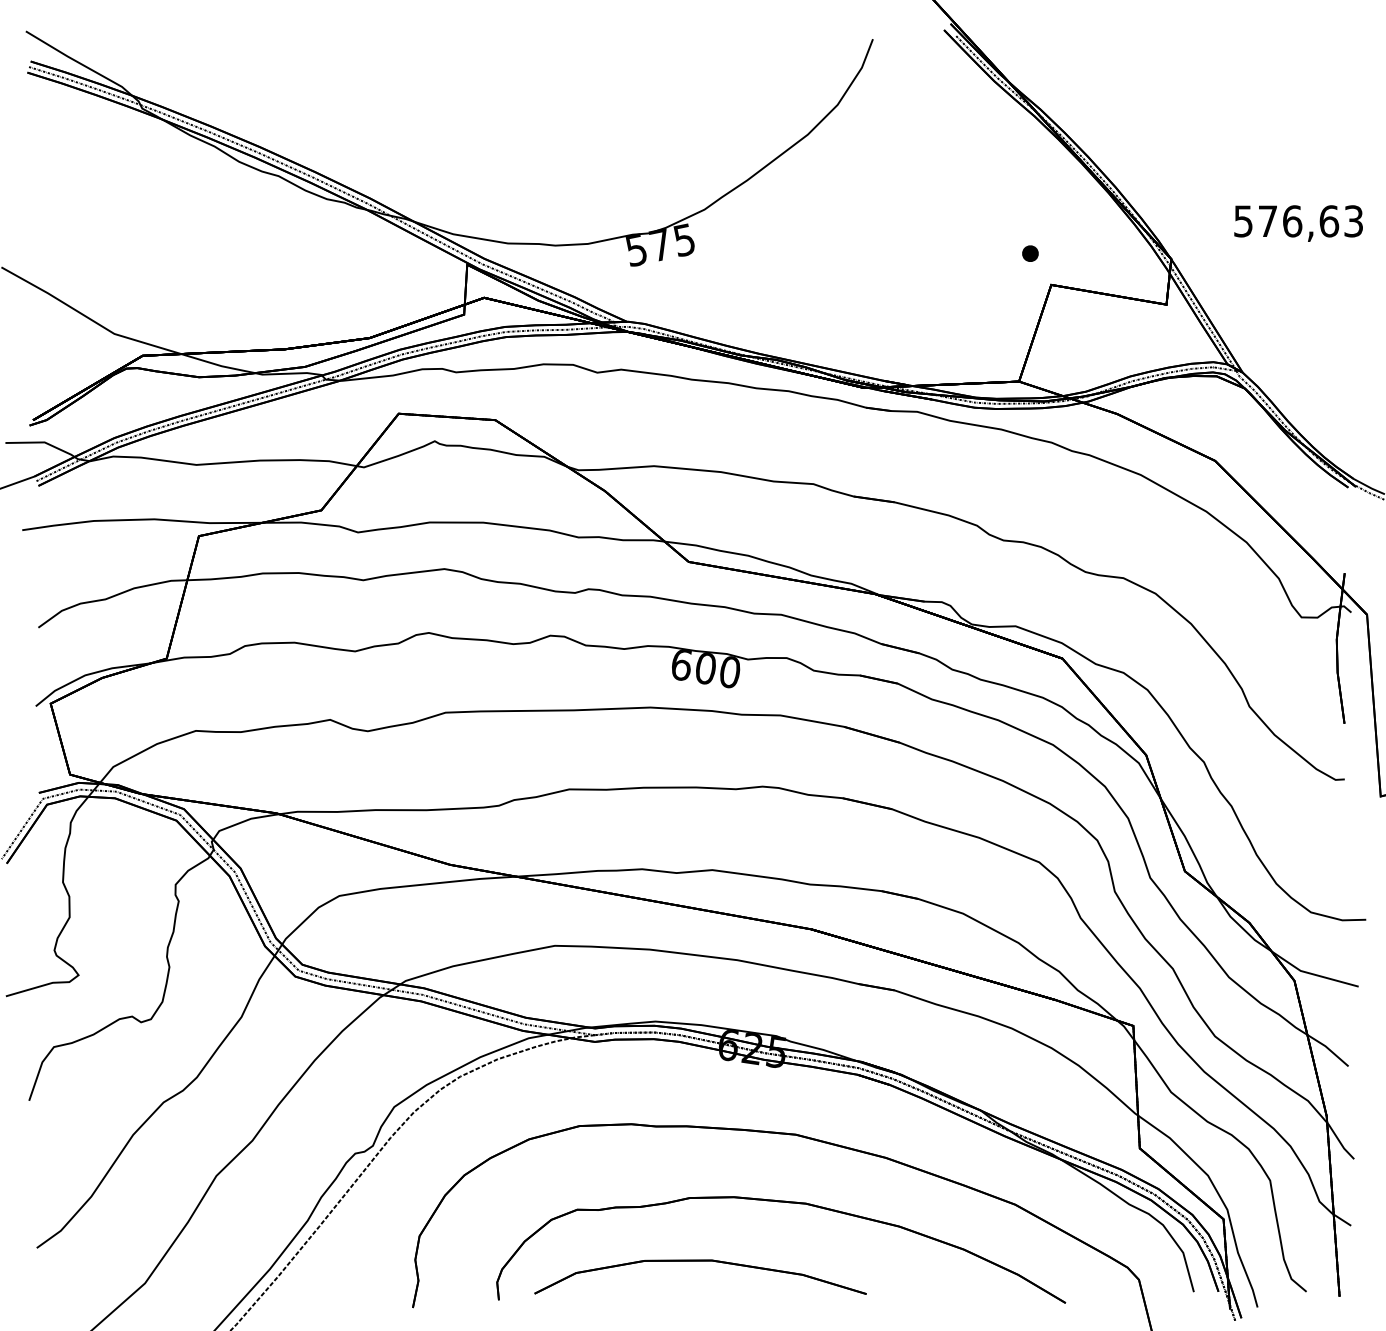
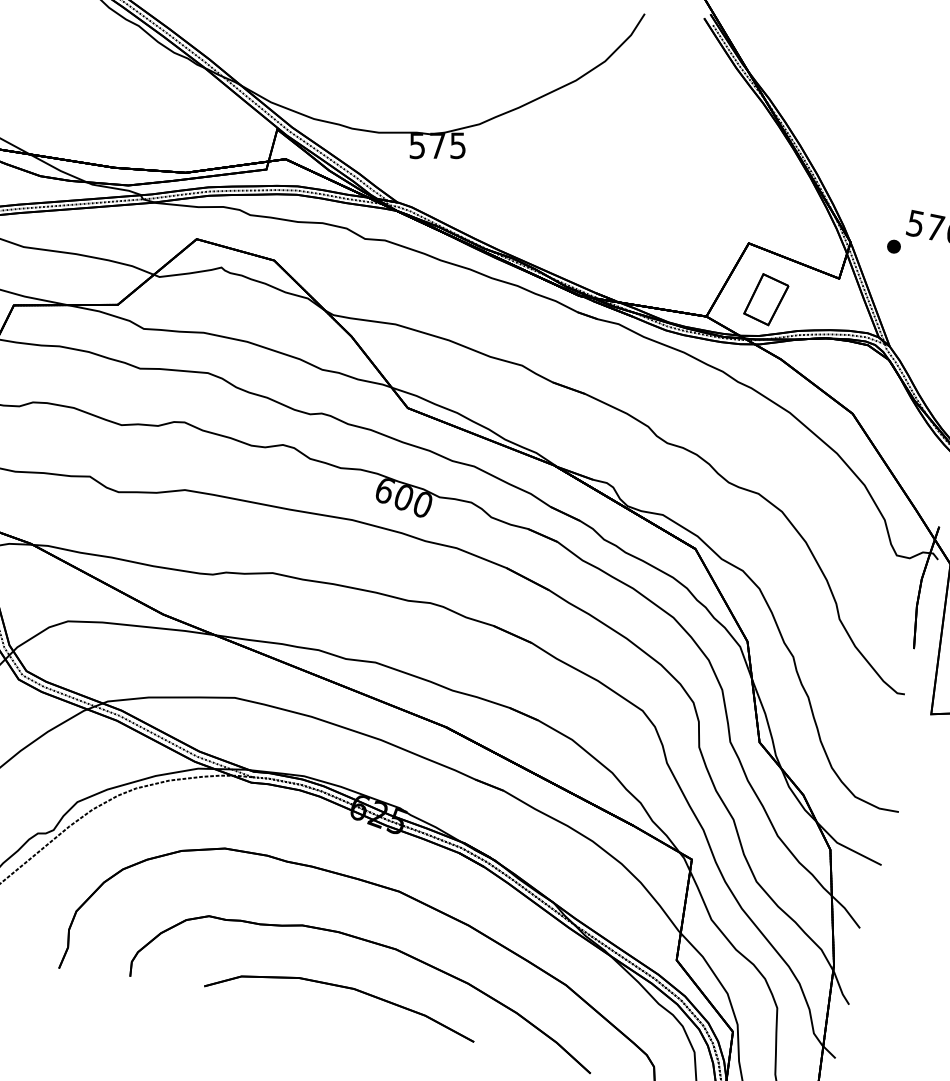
part: (1030, 253) -> (894, 246), moved
part: (1085, 346) -> (766, 299), added
part: (700, 1261) -> (344, 987), moved

